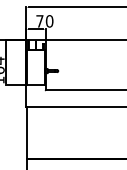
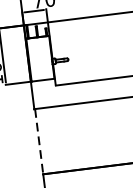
line: (26, 133) -> (38, 142), solid -> dashed

